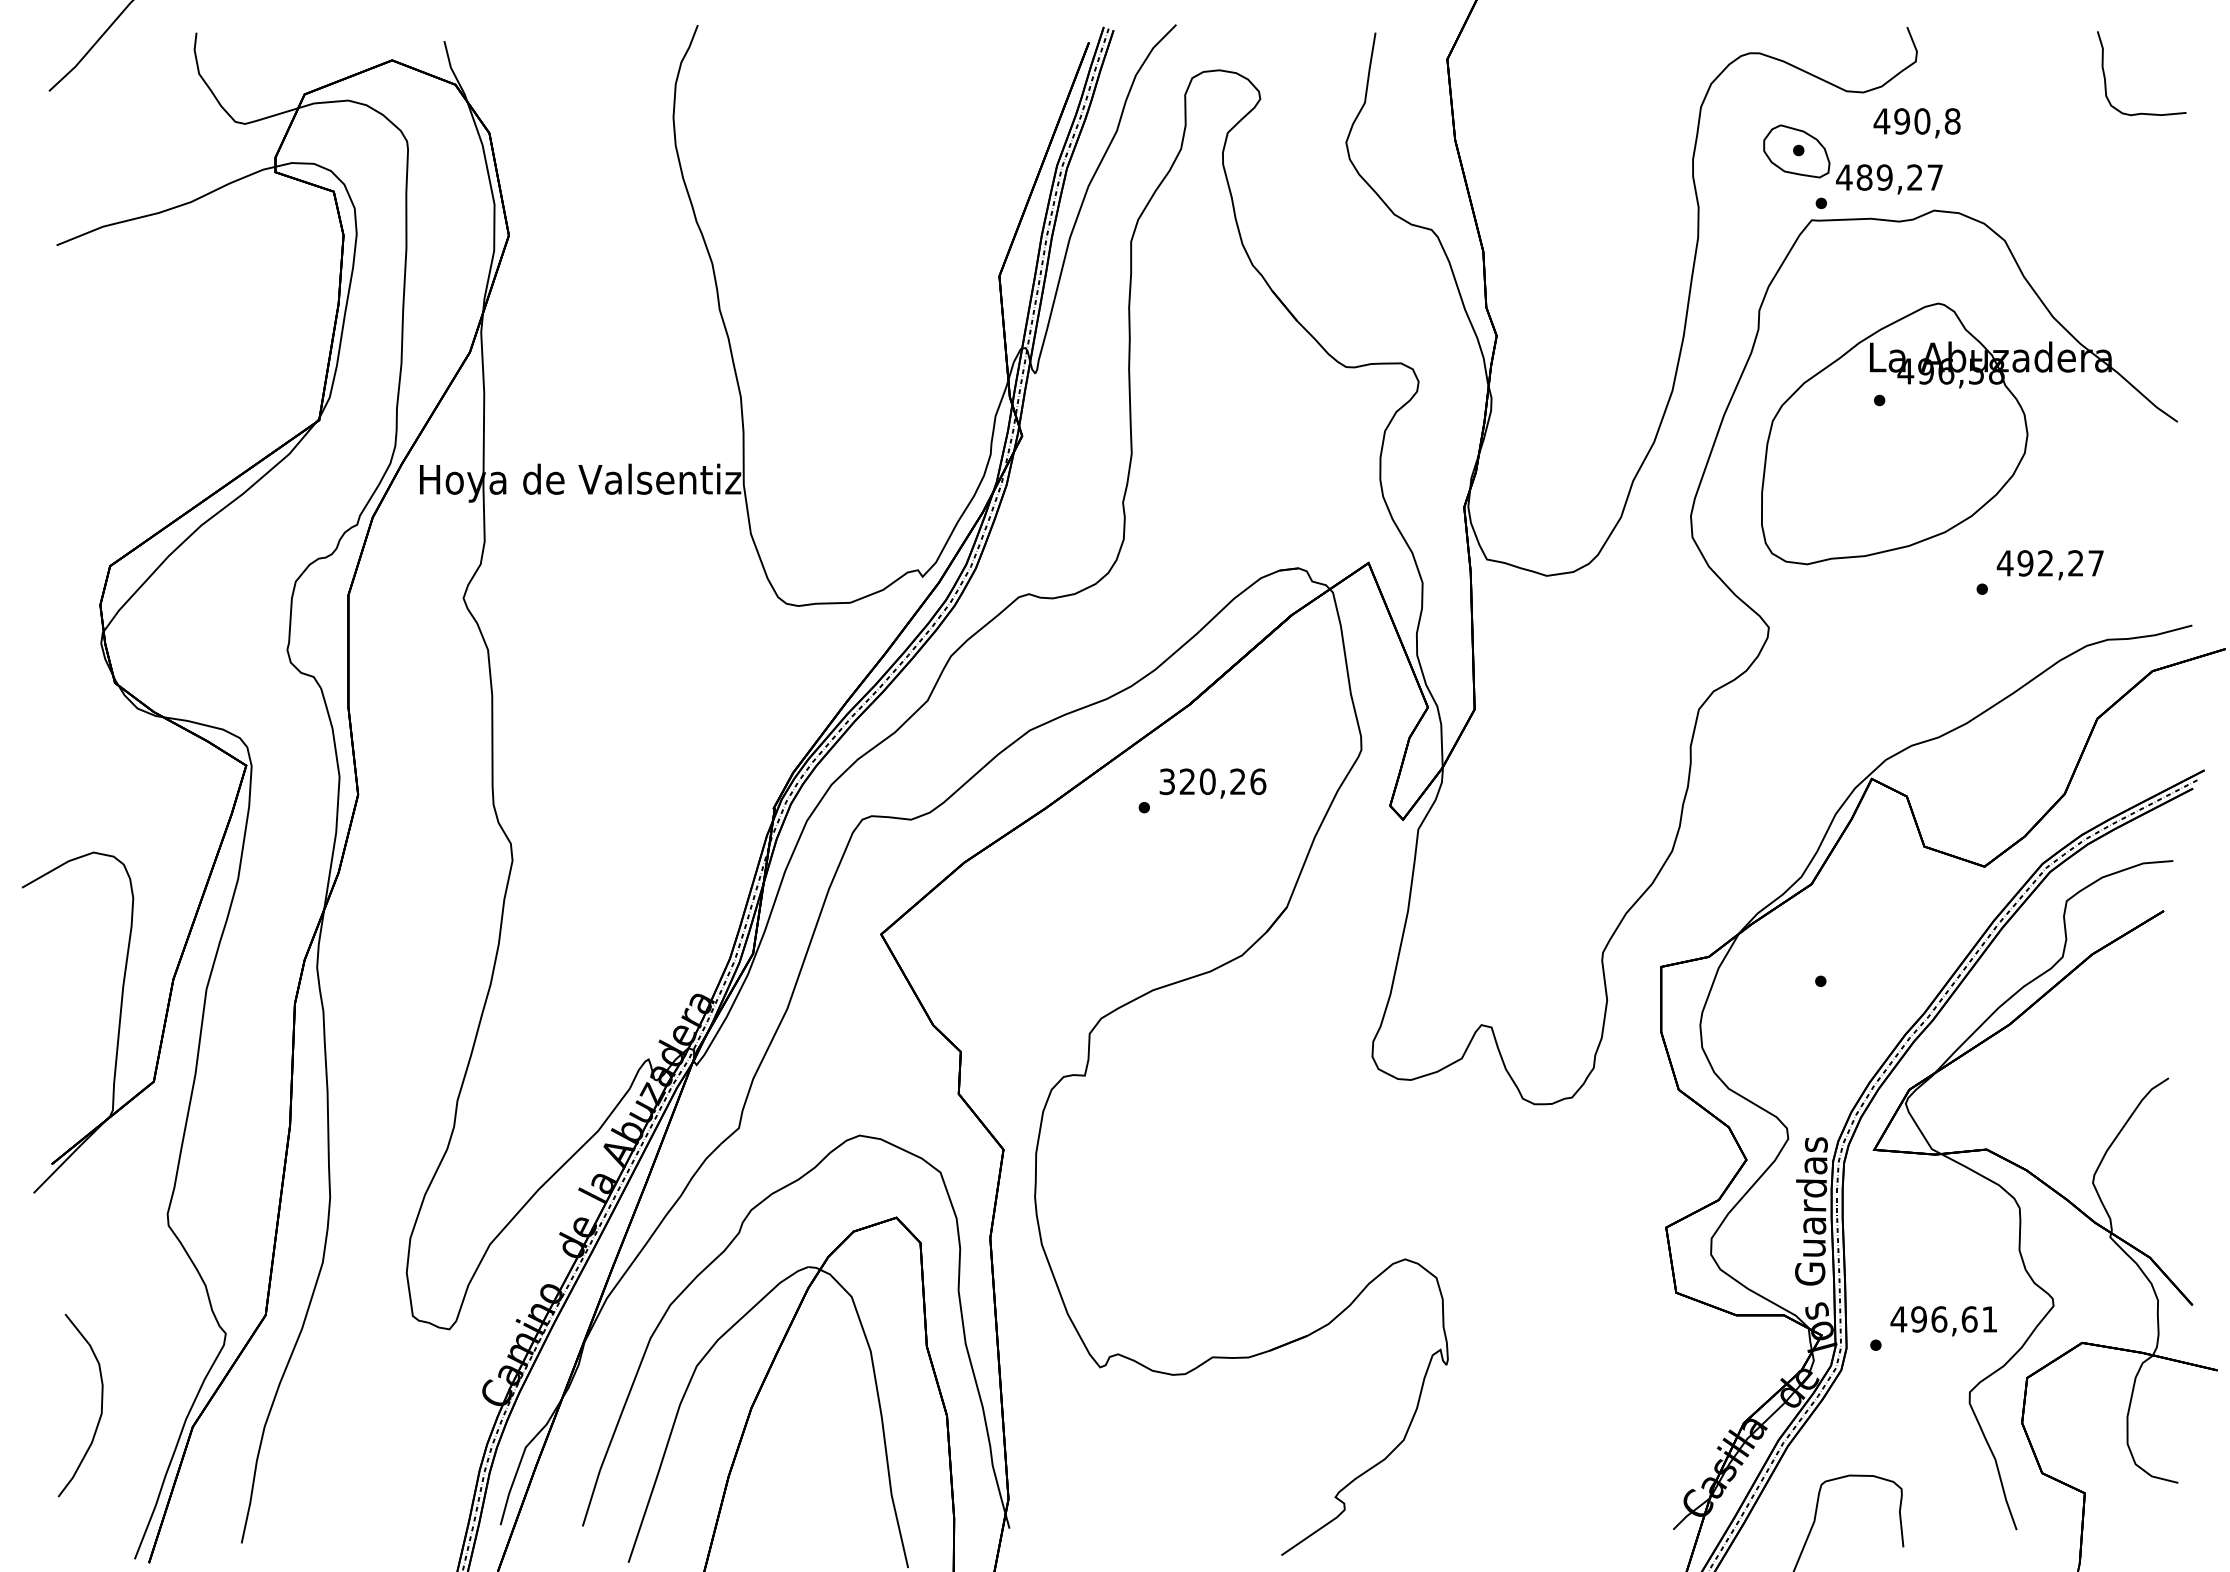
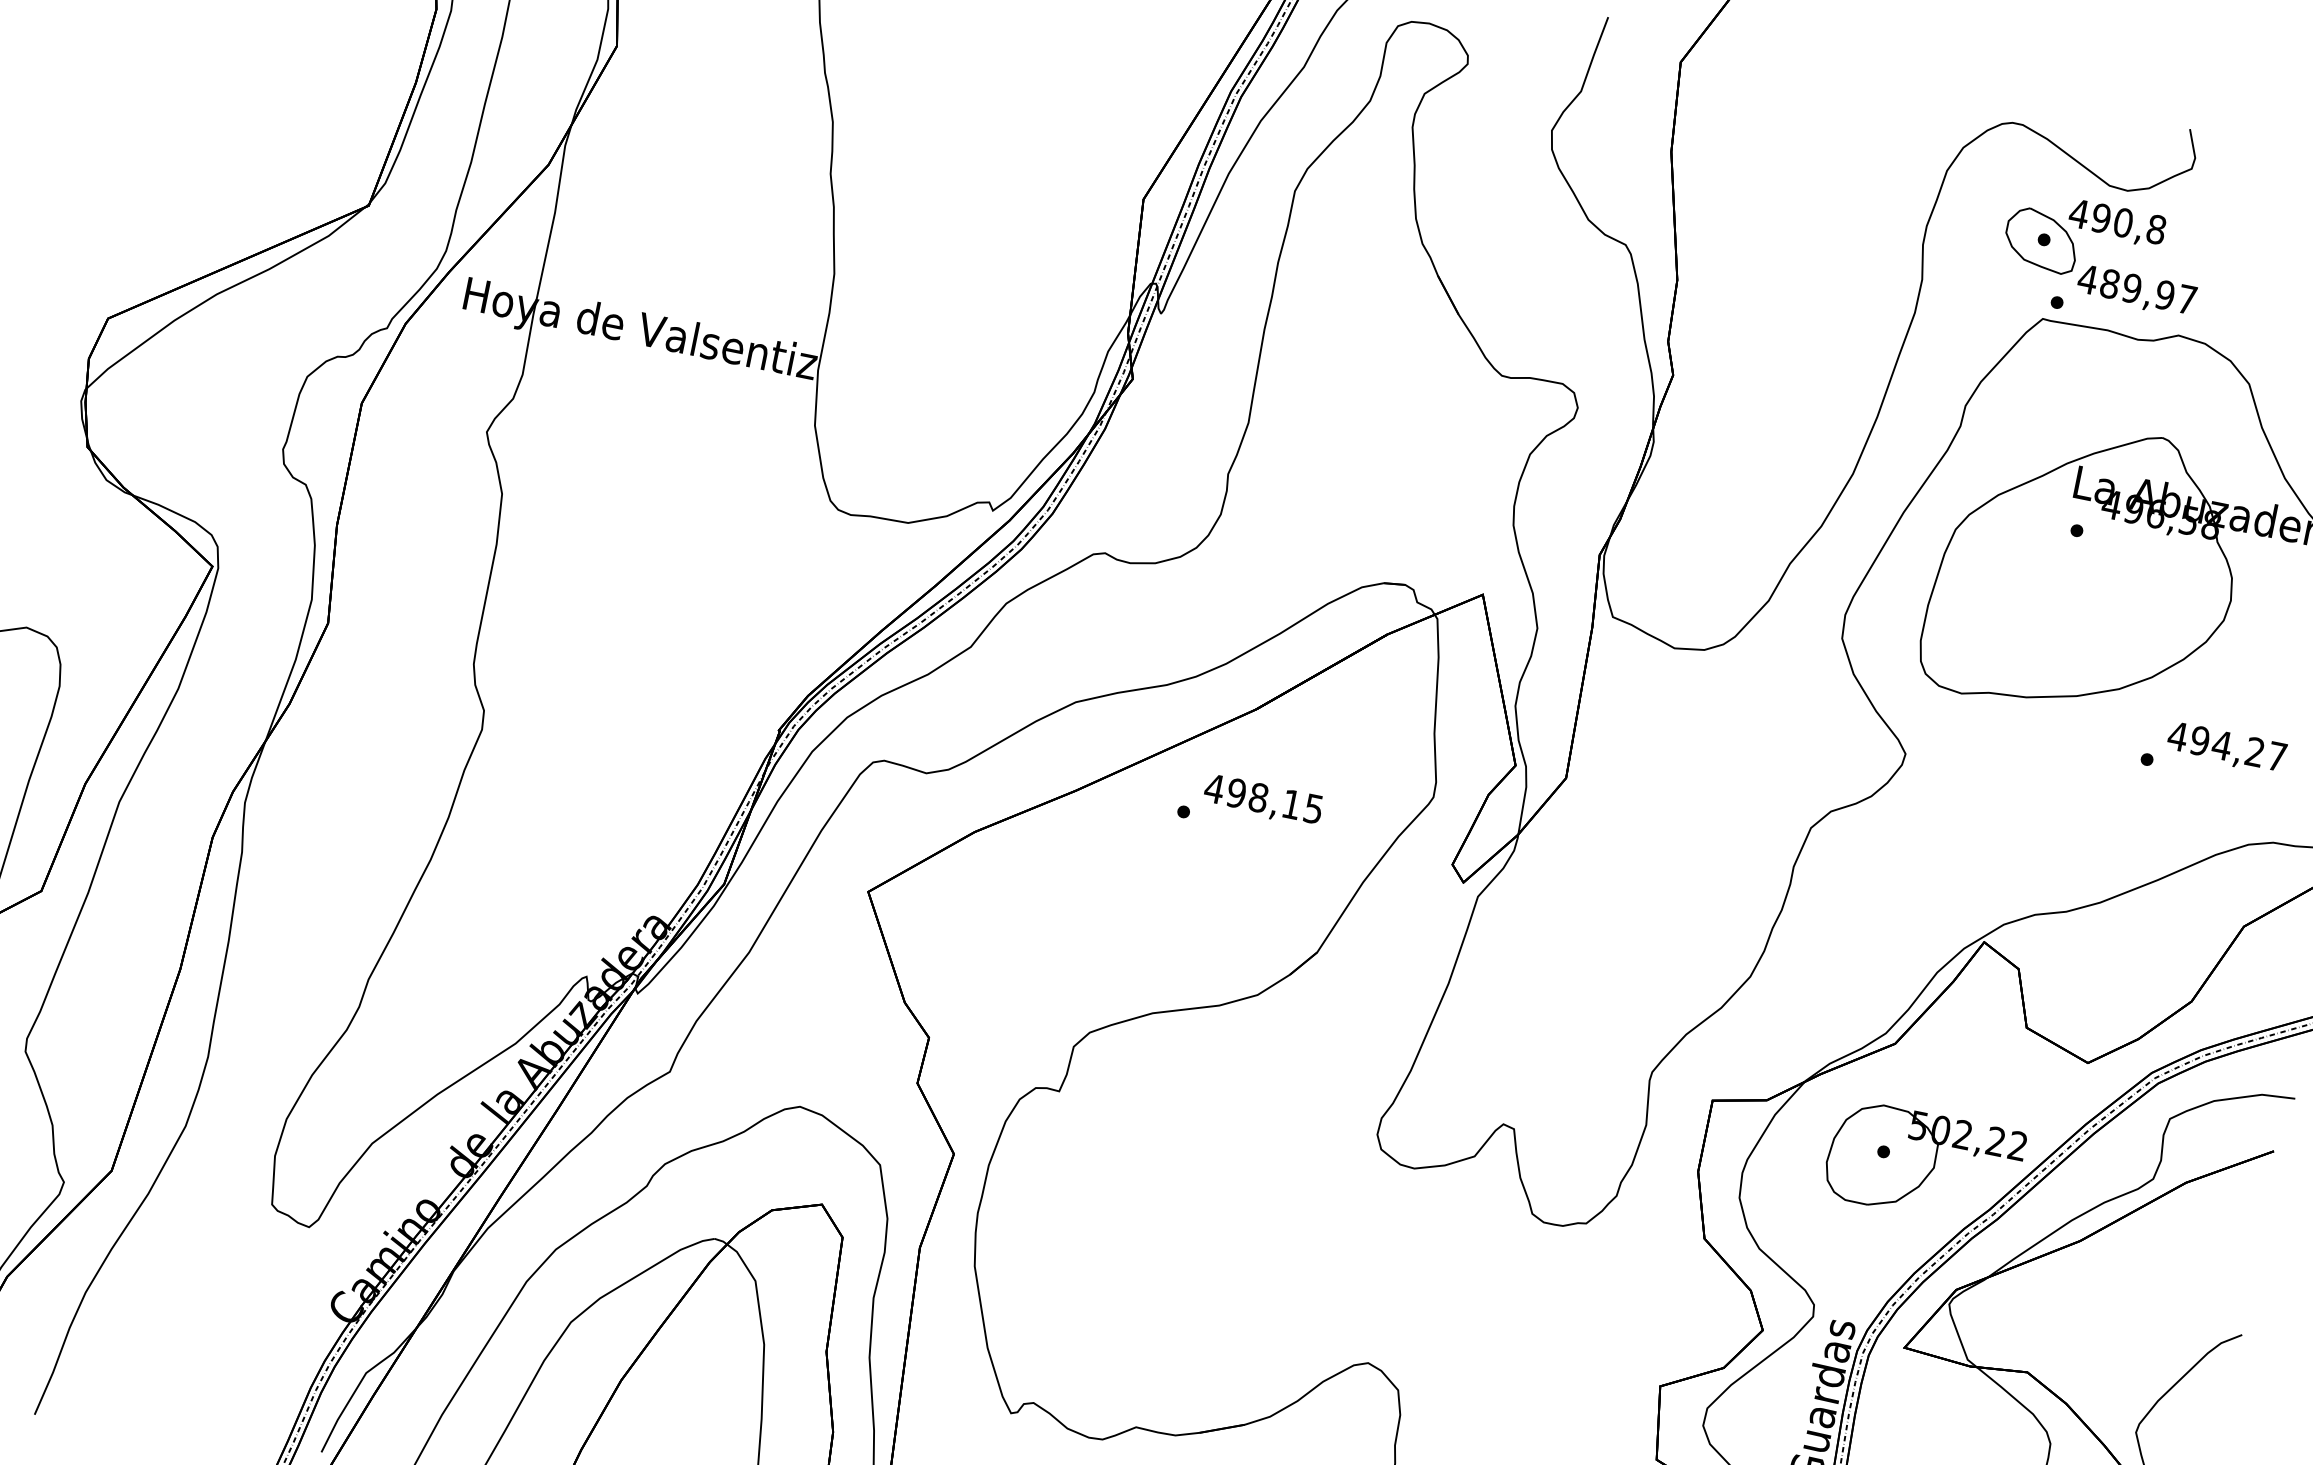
text: (1916, 123) -> (2116, 223), moved
text: (1914, 177) -> (2164, 295), 489,27 -> 489,97
text: (2045, 563) -> (2221, 745), 492,27 -> 494,27
text: (1212, 781) -> (1263, 798), 320,26 -> 498,15
part: (1857, 985) -> (1922, 1164), added

